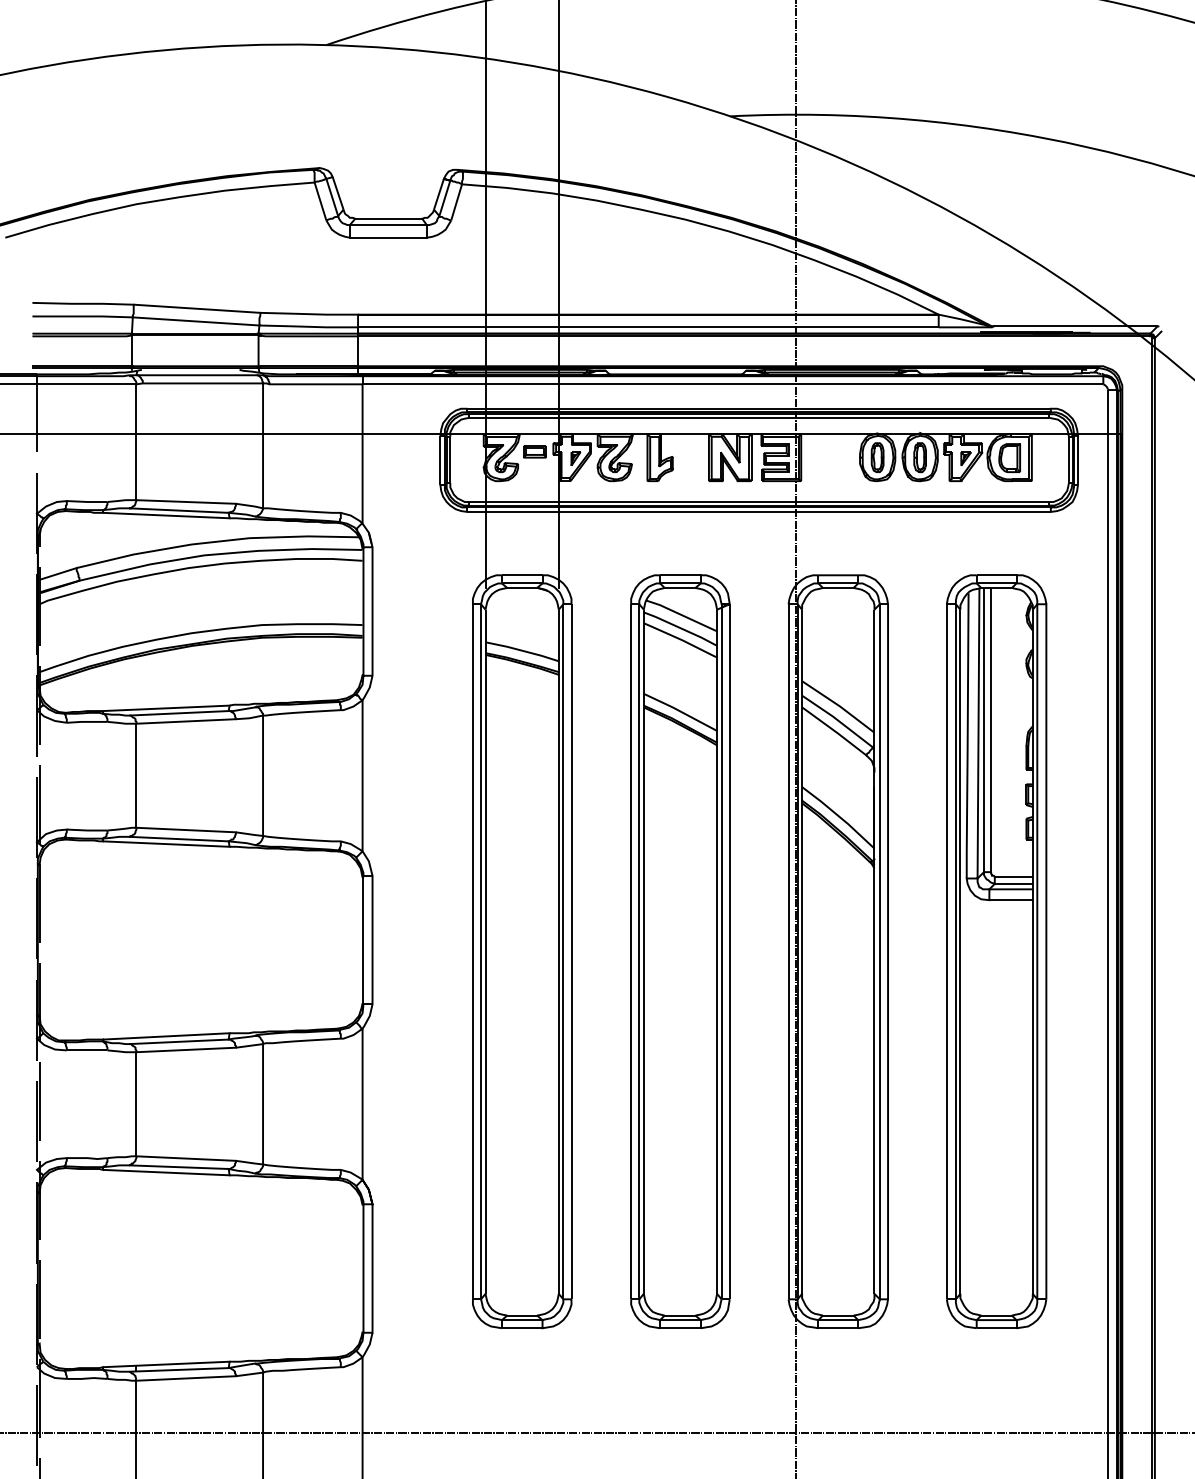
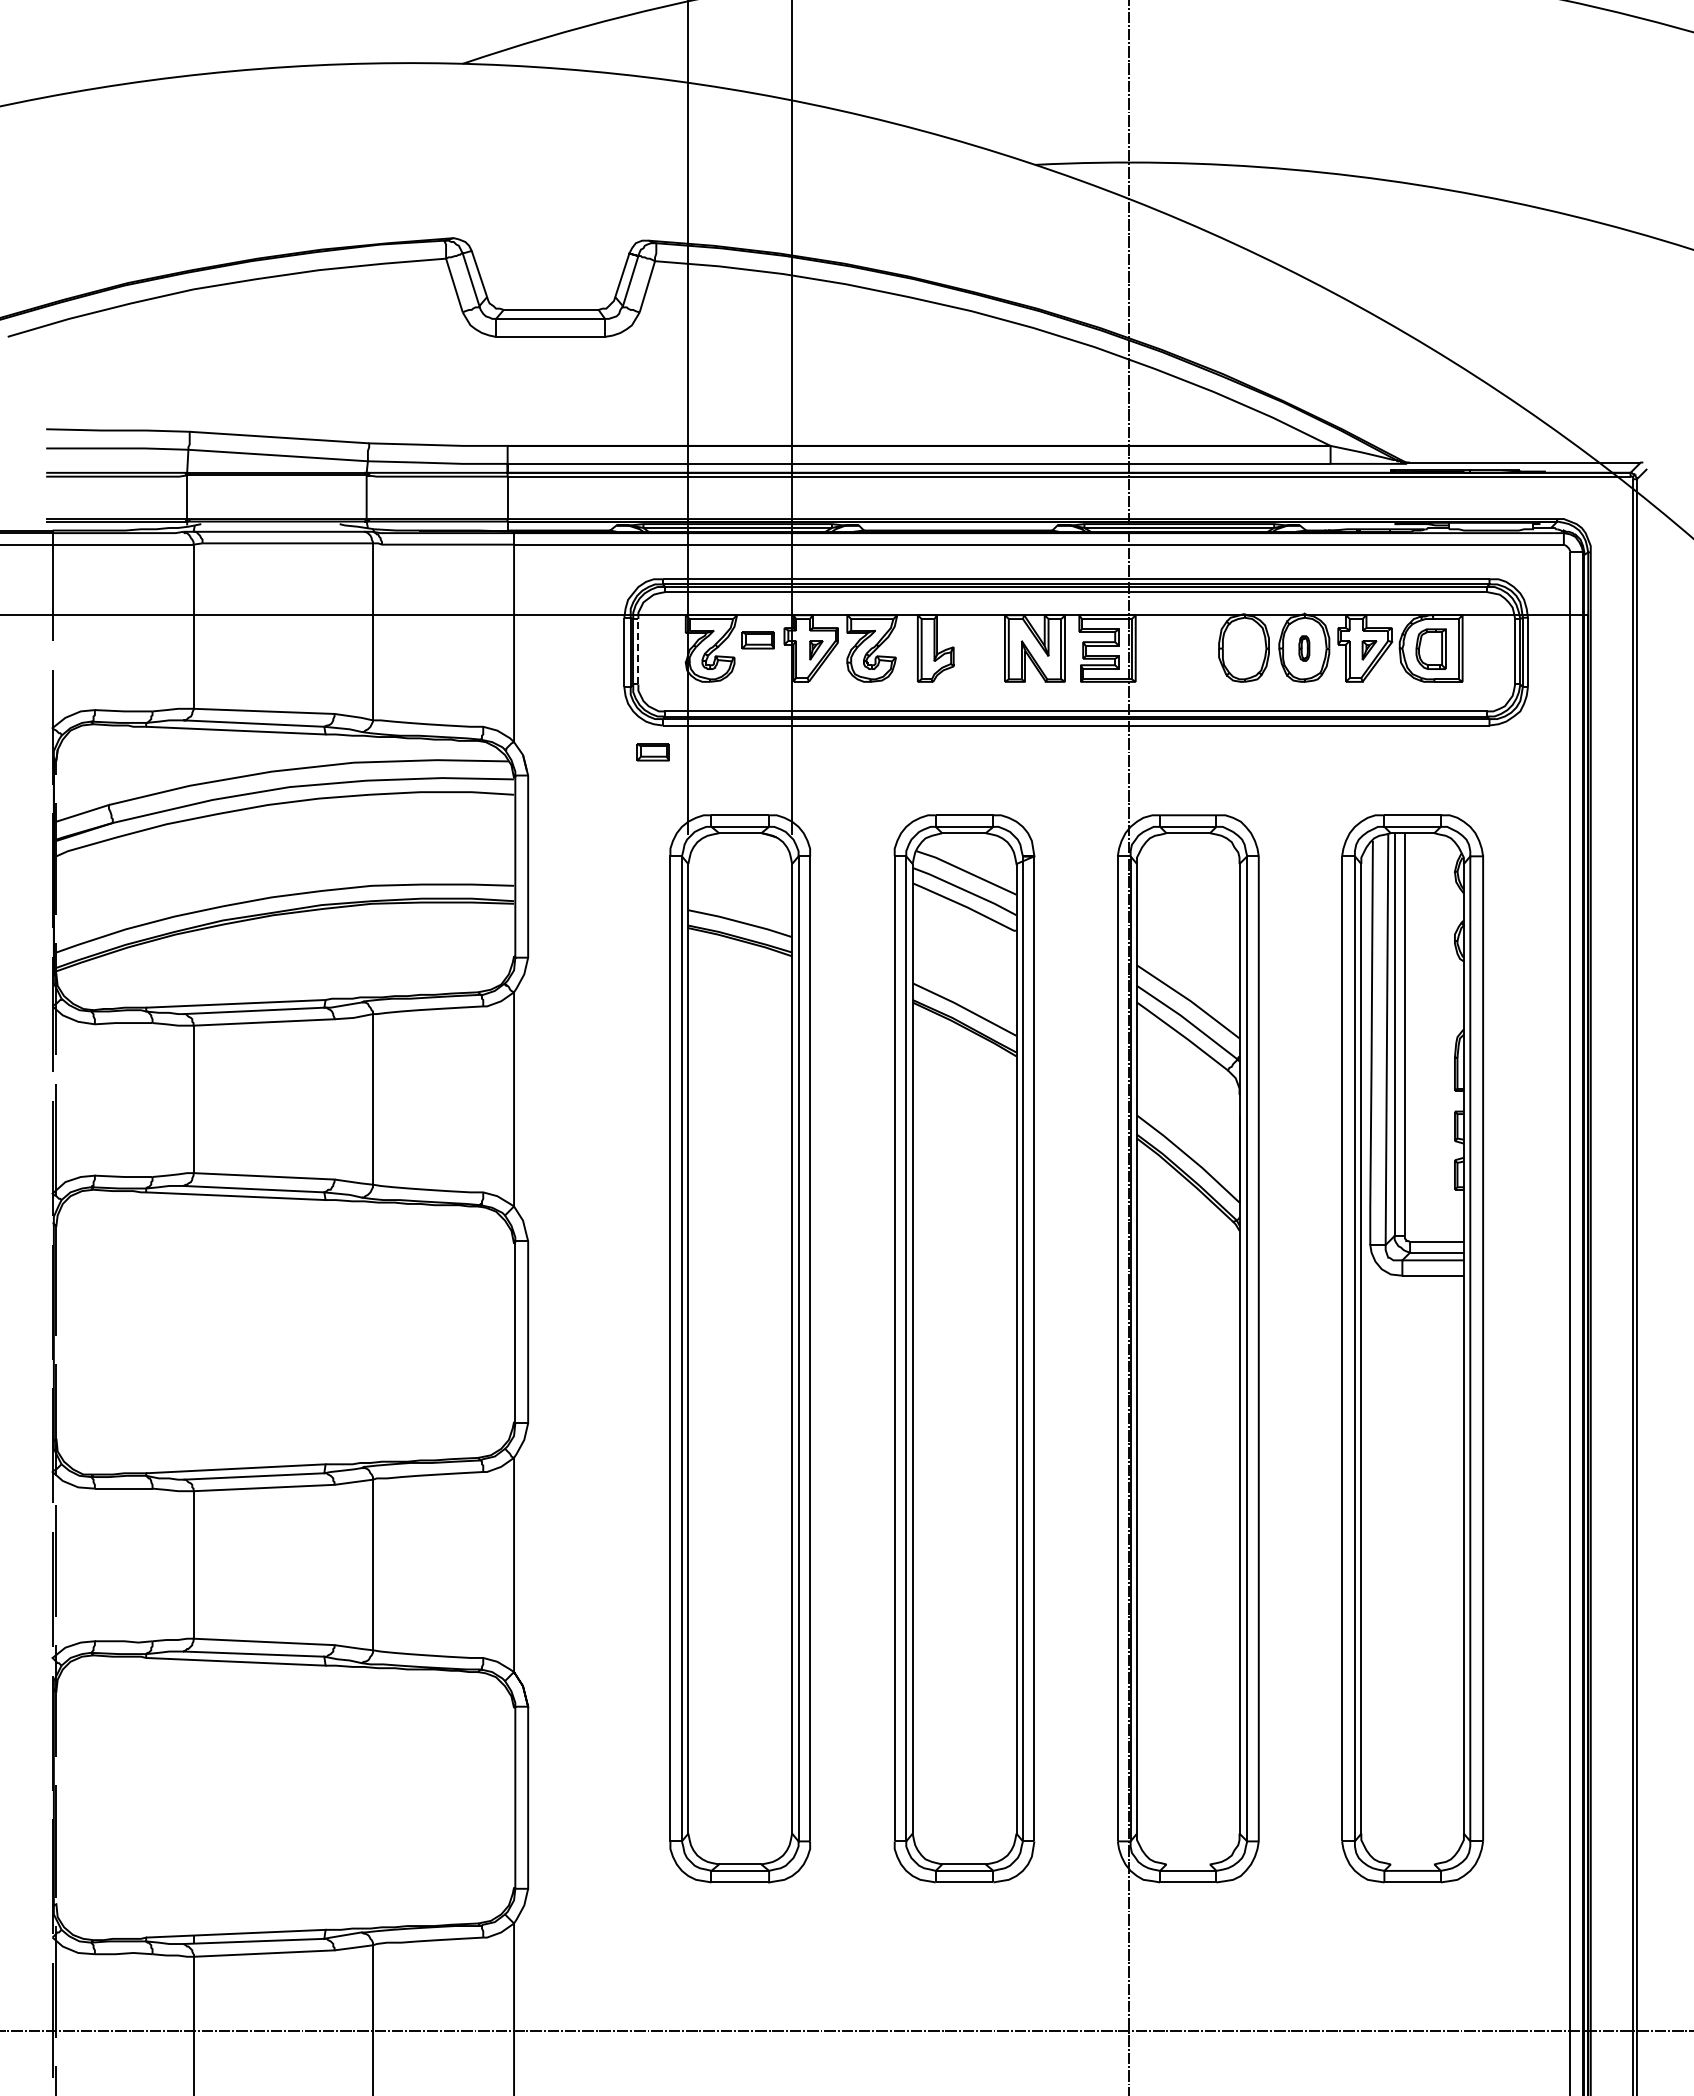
part: (877, 457) -> (1243, 648), removed
part: (920, 457) -> (1304, 648), size x0.6
line: (450, 459) -> (638, 651), solid -> dashed
part: (460, 530) -> (652, 752), added
line: (838, 1315) -> (1188, 1864), removed
line: (996, 1315) -> (1412, 1864), removed

